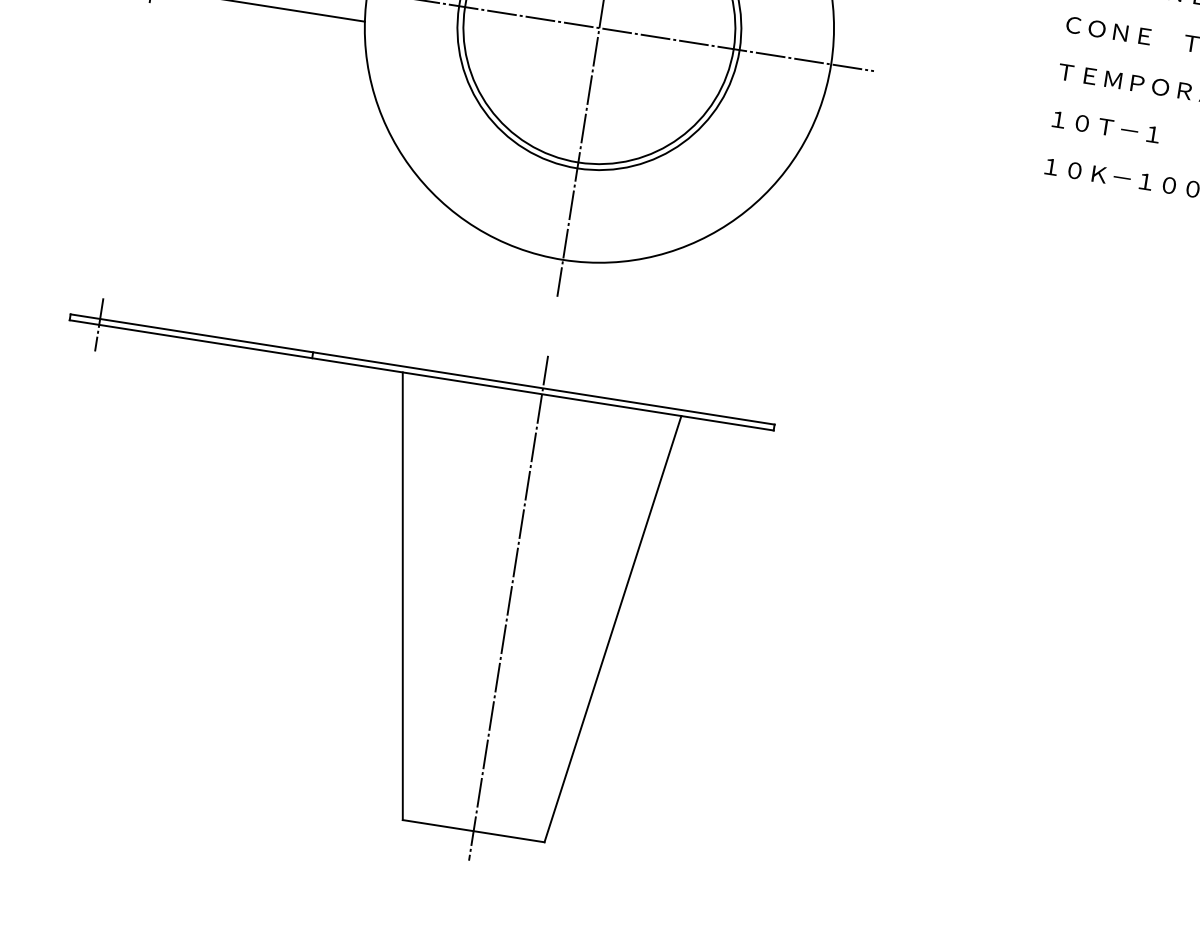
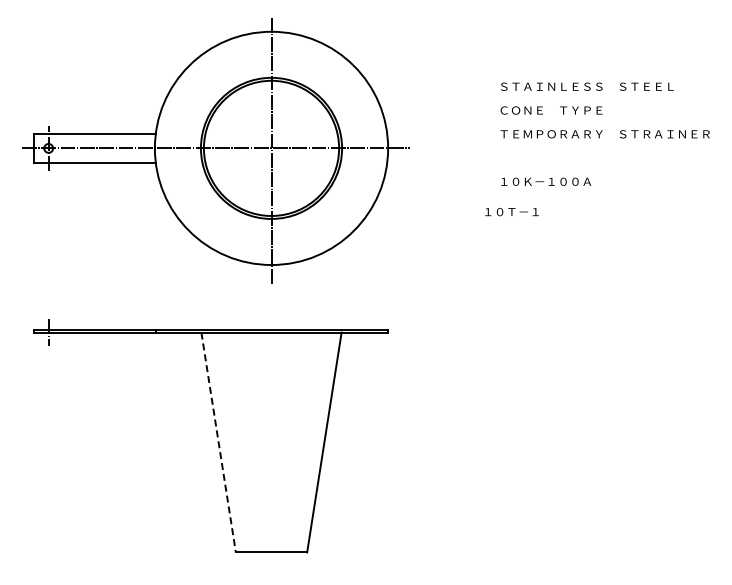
text: (1104, 127) -> (511, 212), moved
line: (402, 598) -> (218, 443), solid -> dashed
line: (508, 608) -> (271, 440), removed

